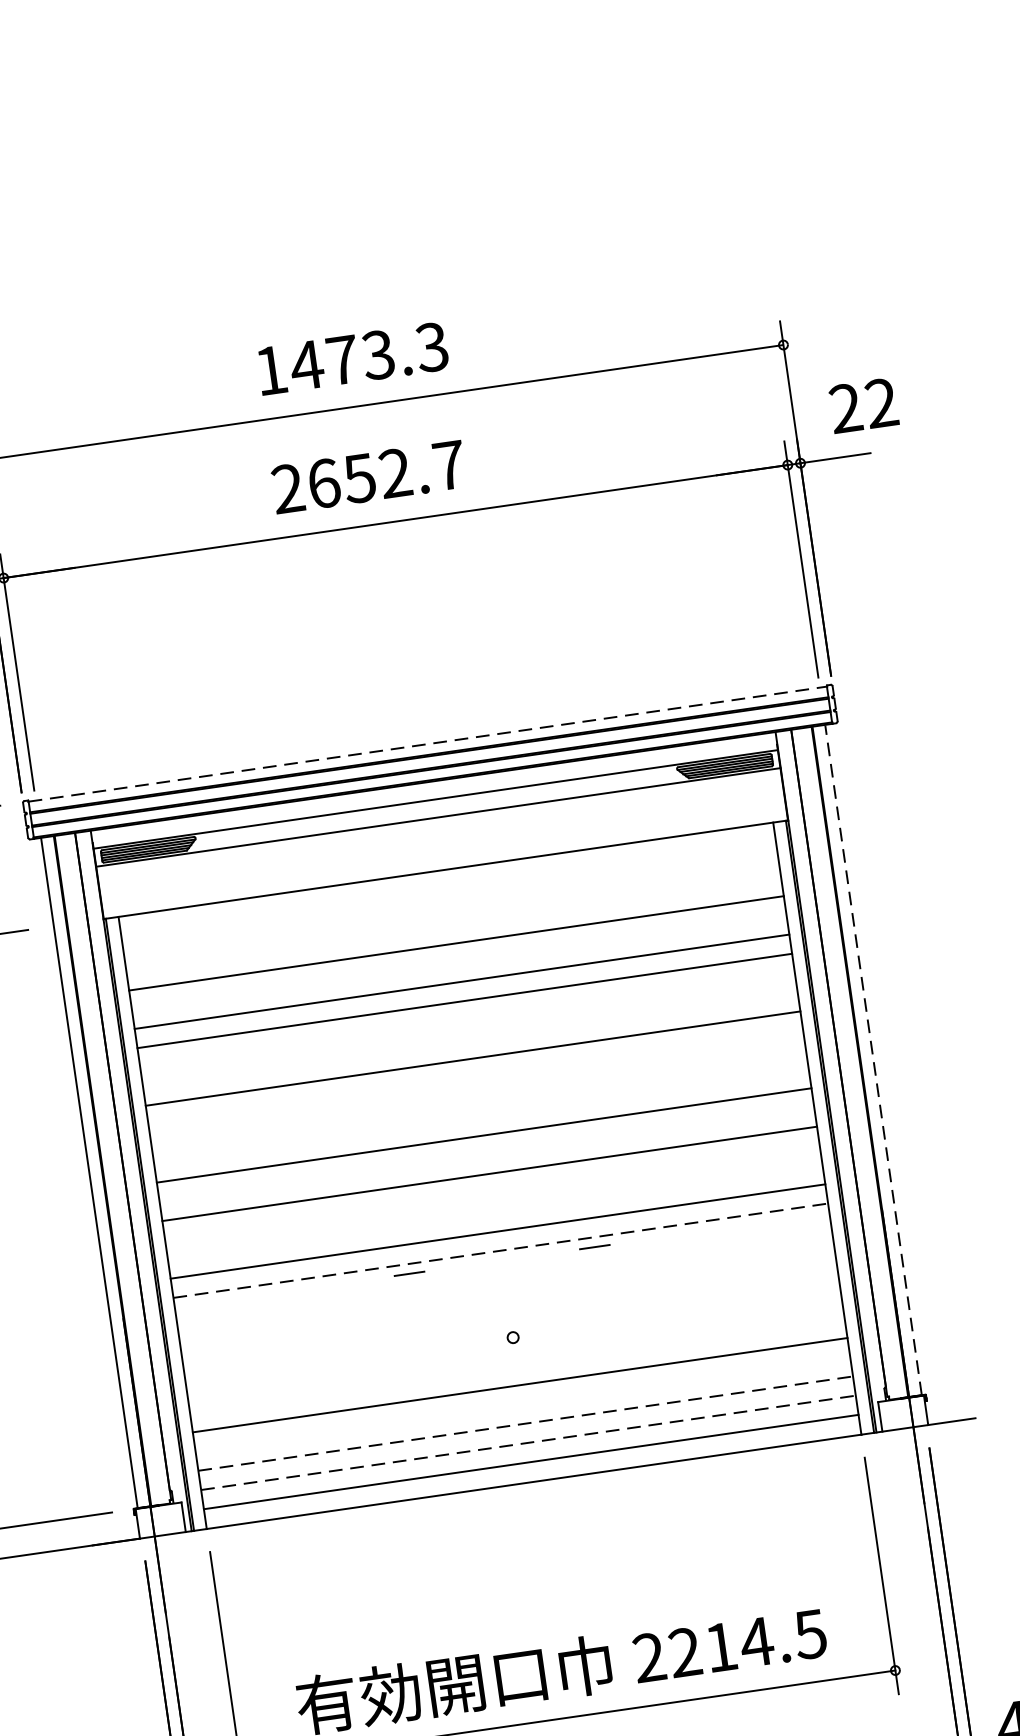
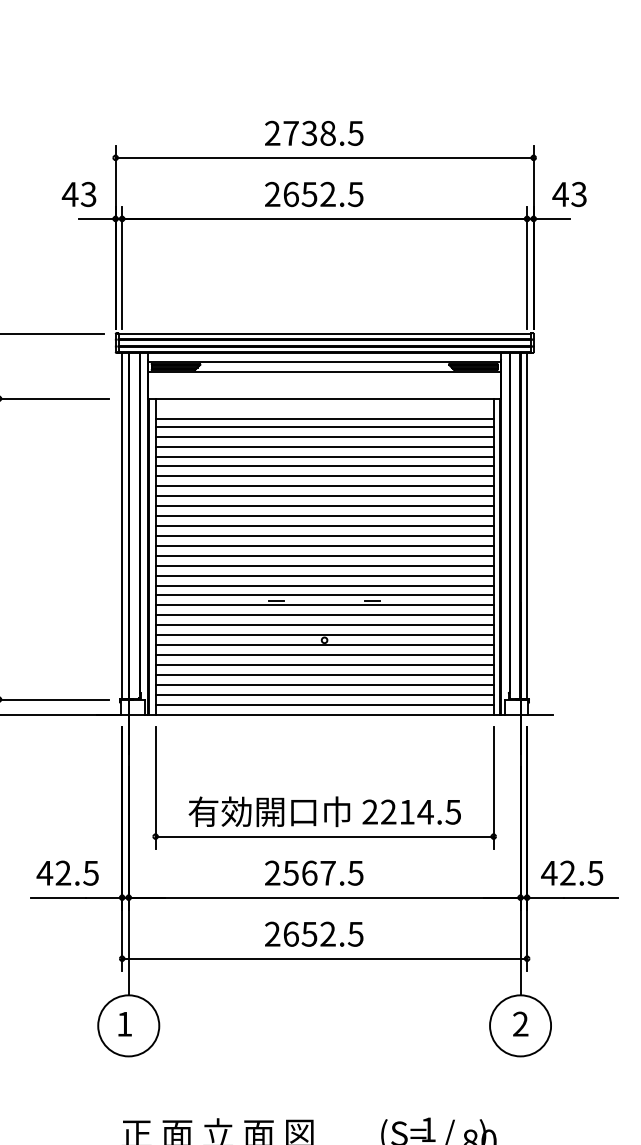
text: (351, 357) -> (314, 132), 1473.3 -> 2738.5
text: (863, 405) -> (569, 194), 22 -> 43
text: (448, 465) -> (355, 194), 2652.7 -> 2652.5
line: (429, 743) -> (325, 333), dashed -> solid
line: (451, 908) -> (324, 418), added
line: (453, 923) -> (324, 426), added
line: (458, 962) -> (324, 446), added
line: (467, 1020) -> (324, 476), added
line: (470, 1039) -> (324, 486), added
line: (874, 1060) -> (527, 526), dashed -> solid
line: (475, 1078) -> (324, 506), added
line: (478, 1097) -> (324, 516), added
line: (481, 1117) -> (324, 526), added
line: (486, 1154) -> (324, 545), added
line: (492, 1192) -> (324, 565), added
line: (494, 1212) -> (324, 575), added
line: (502, 1250) -> (325, 595), dashed -> solid
line: (503, 1270) -> (324, 605), added
line: (506, 1289) -> (324, 615), added
line: (508, 1308) -> (324, 625), added
line: (511, 1328) -> (324, 635), added
line: (514, 1347) -> (324, 645), added
line: (516, 1365) -> (324, 654), added
line: (522, 1403) -> (324, 674), added
line: (527, 1422) -> (325, 684), dashed -> solid
line: (530, 1442) -> (325, 694), dashed -> solid

